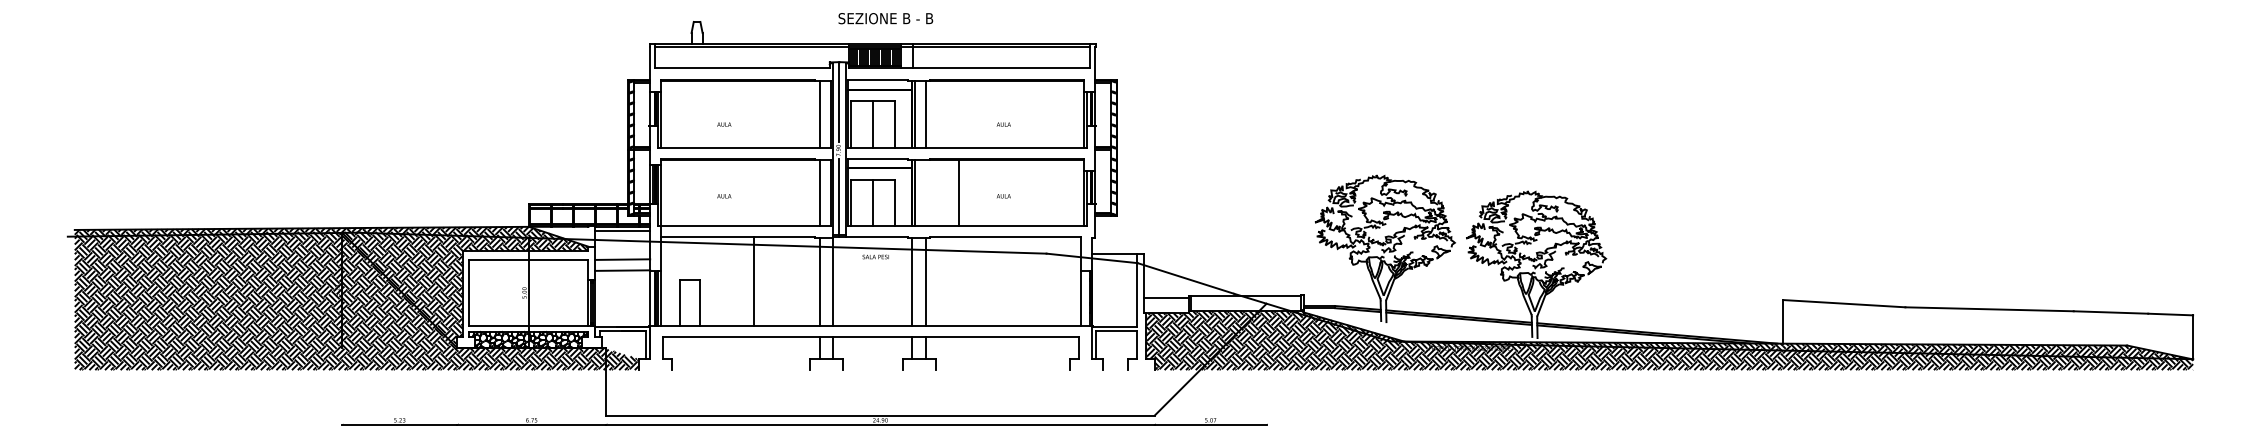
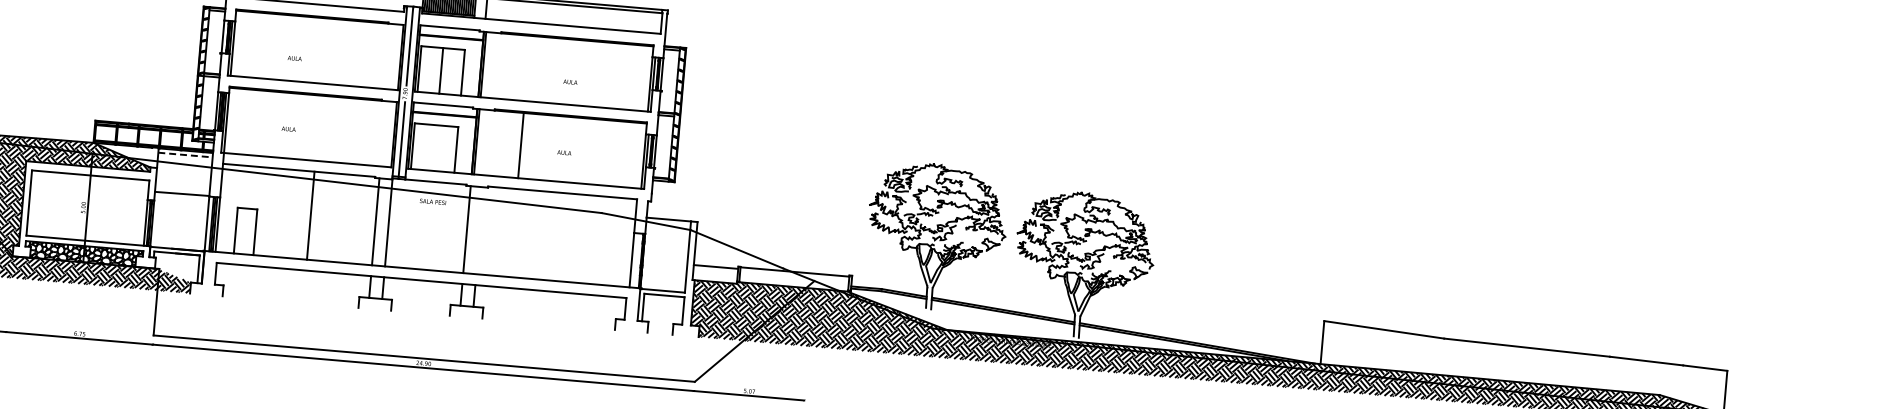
line: (819, 114) -> (389, 56), removed
line: (925, 114) -> (494, 65), removed
line: (819, 192) -> (382, 133), removed
line: (872, 202) -> (434, 147), removed
line: (622, 231) -> (185, 155), solid -> dashed
line: (622, 259) -> (182, 182), removed
line: (925, 281) -> (479, 230), removed

